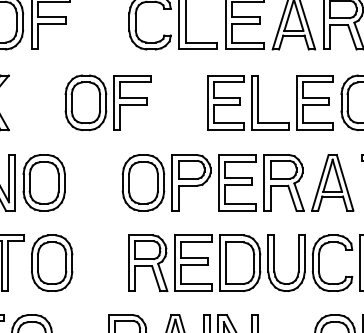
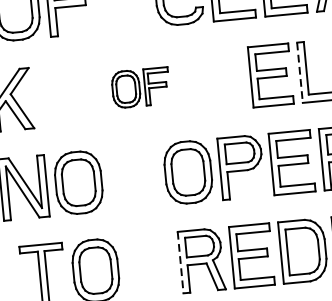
part: (107, 102) -> (140, 87), size x0.6
line: (252, 103) -> (300, 73), solid -> dashed
line: (128, 263) -> (180, 262), solid -> dashed

